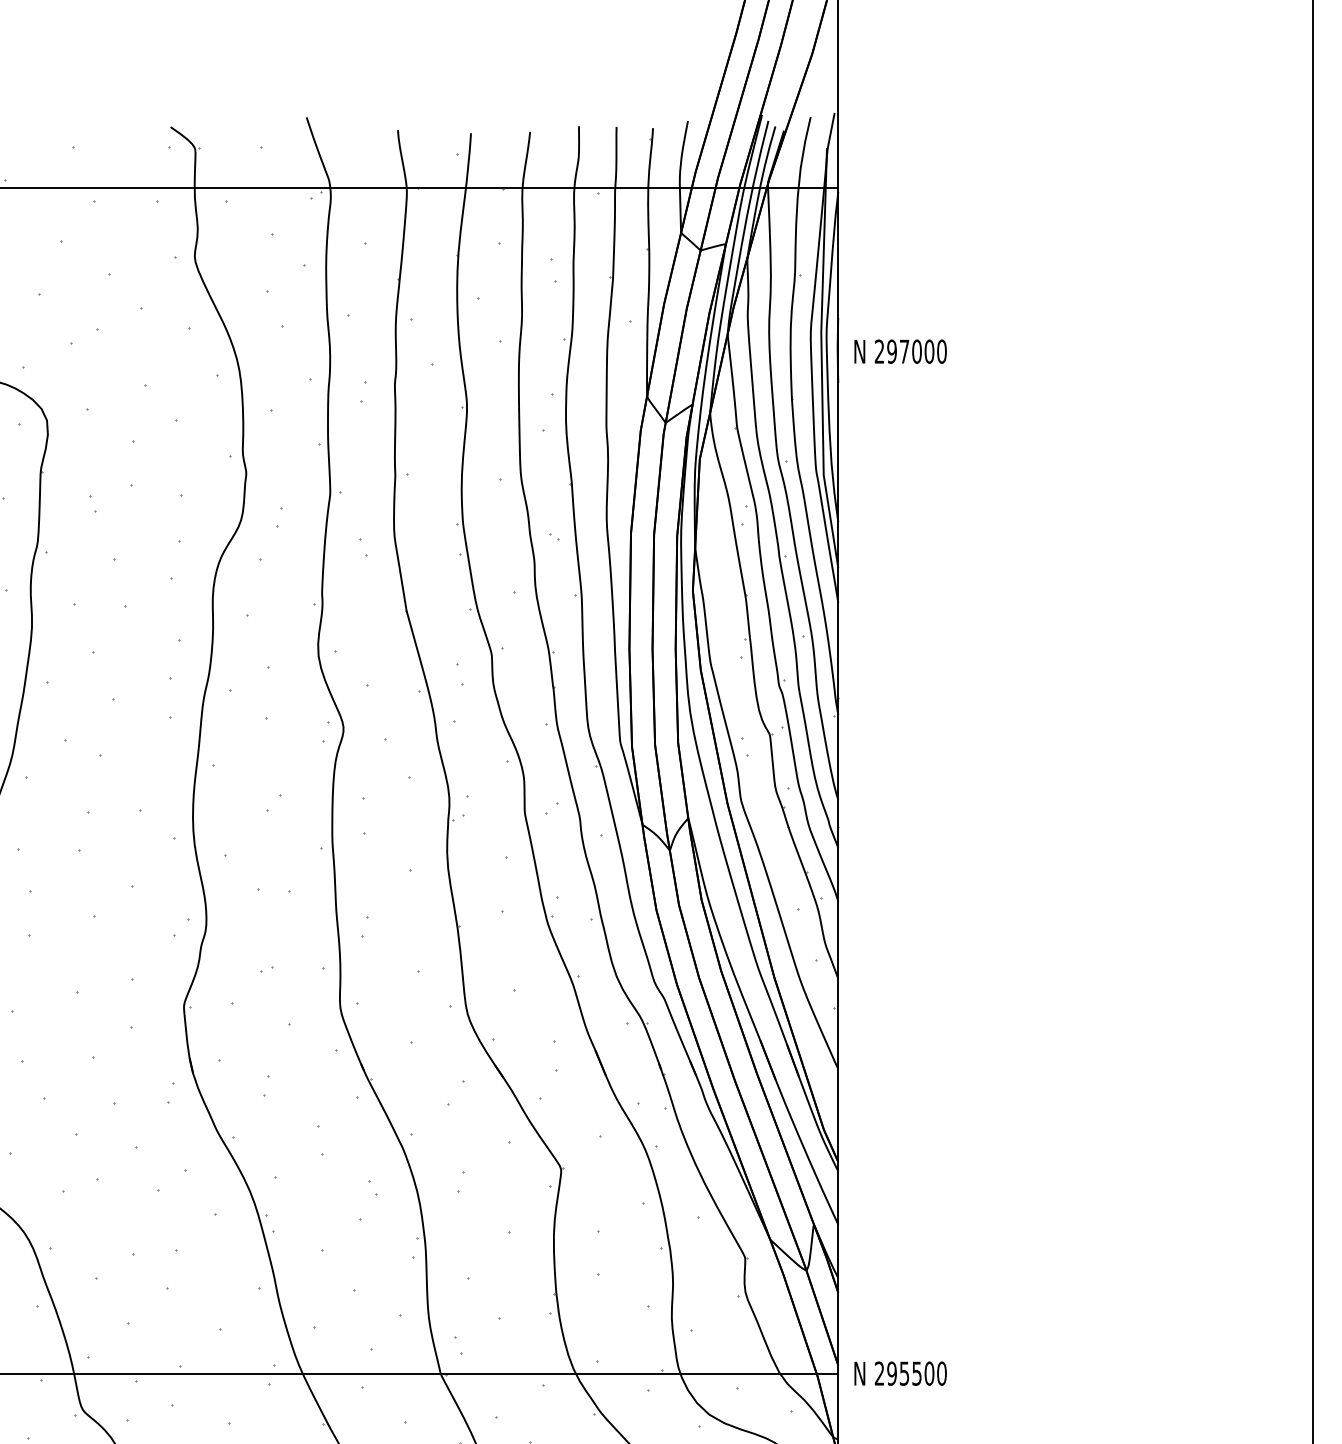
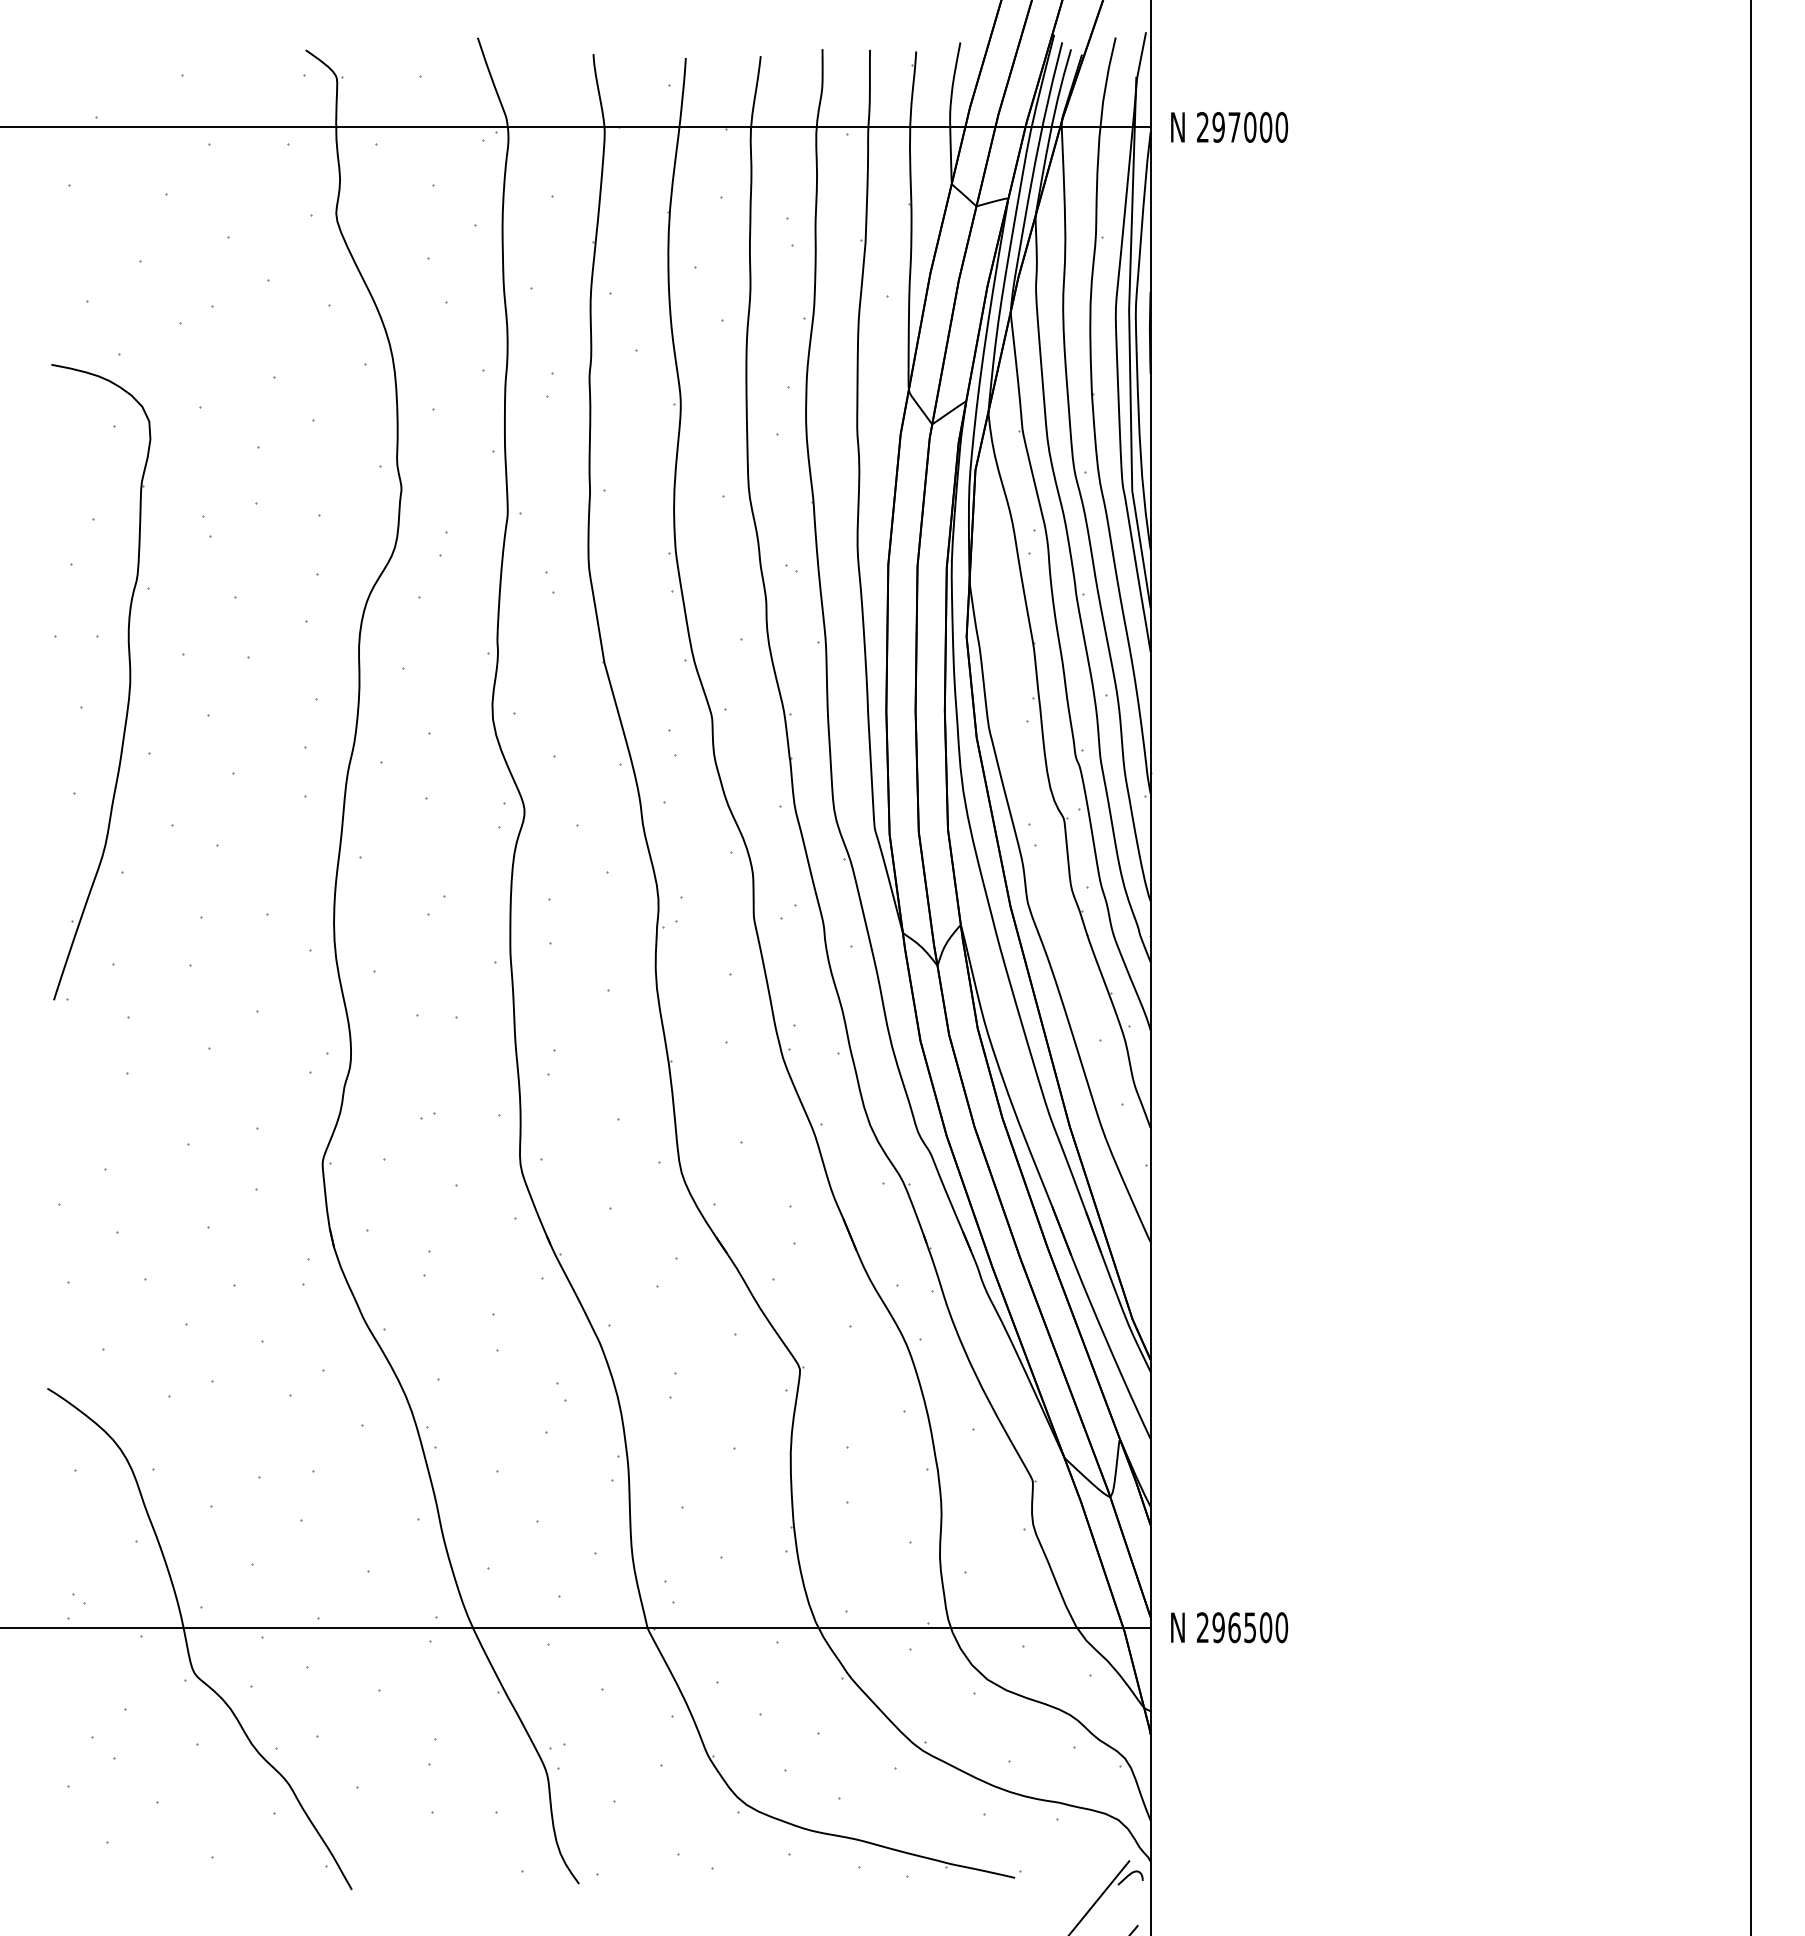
text: (900, 351) -> (1229, 127), moved
text: (904, 1373) -> (1234, 1627), 295500 -> 296500

